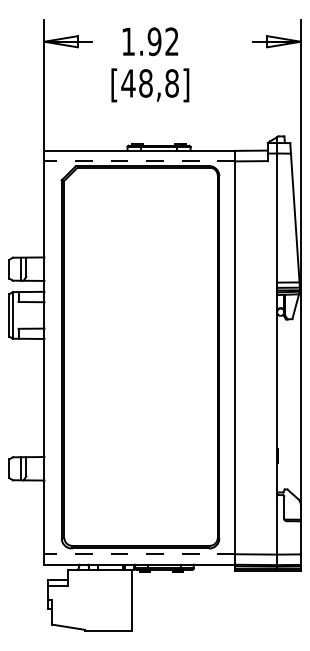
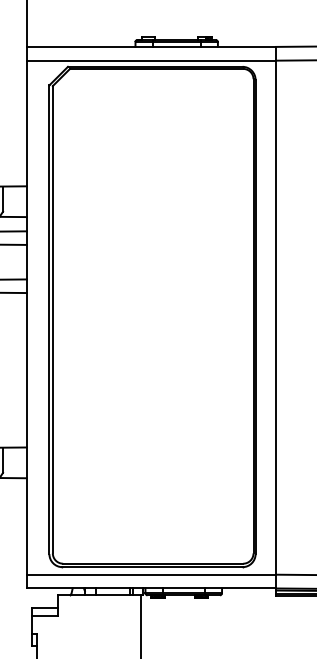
line: (139, 161) -> (151, 60), dashed -> solid
line: (139, 554) -> (151, 575), dashed -> solid

